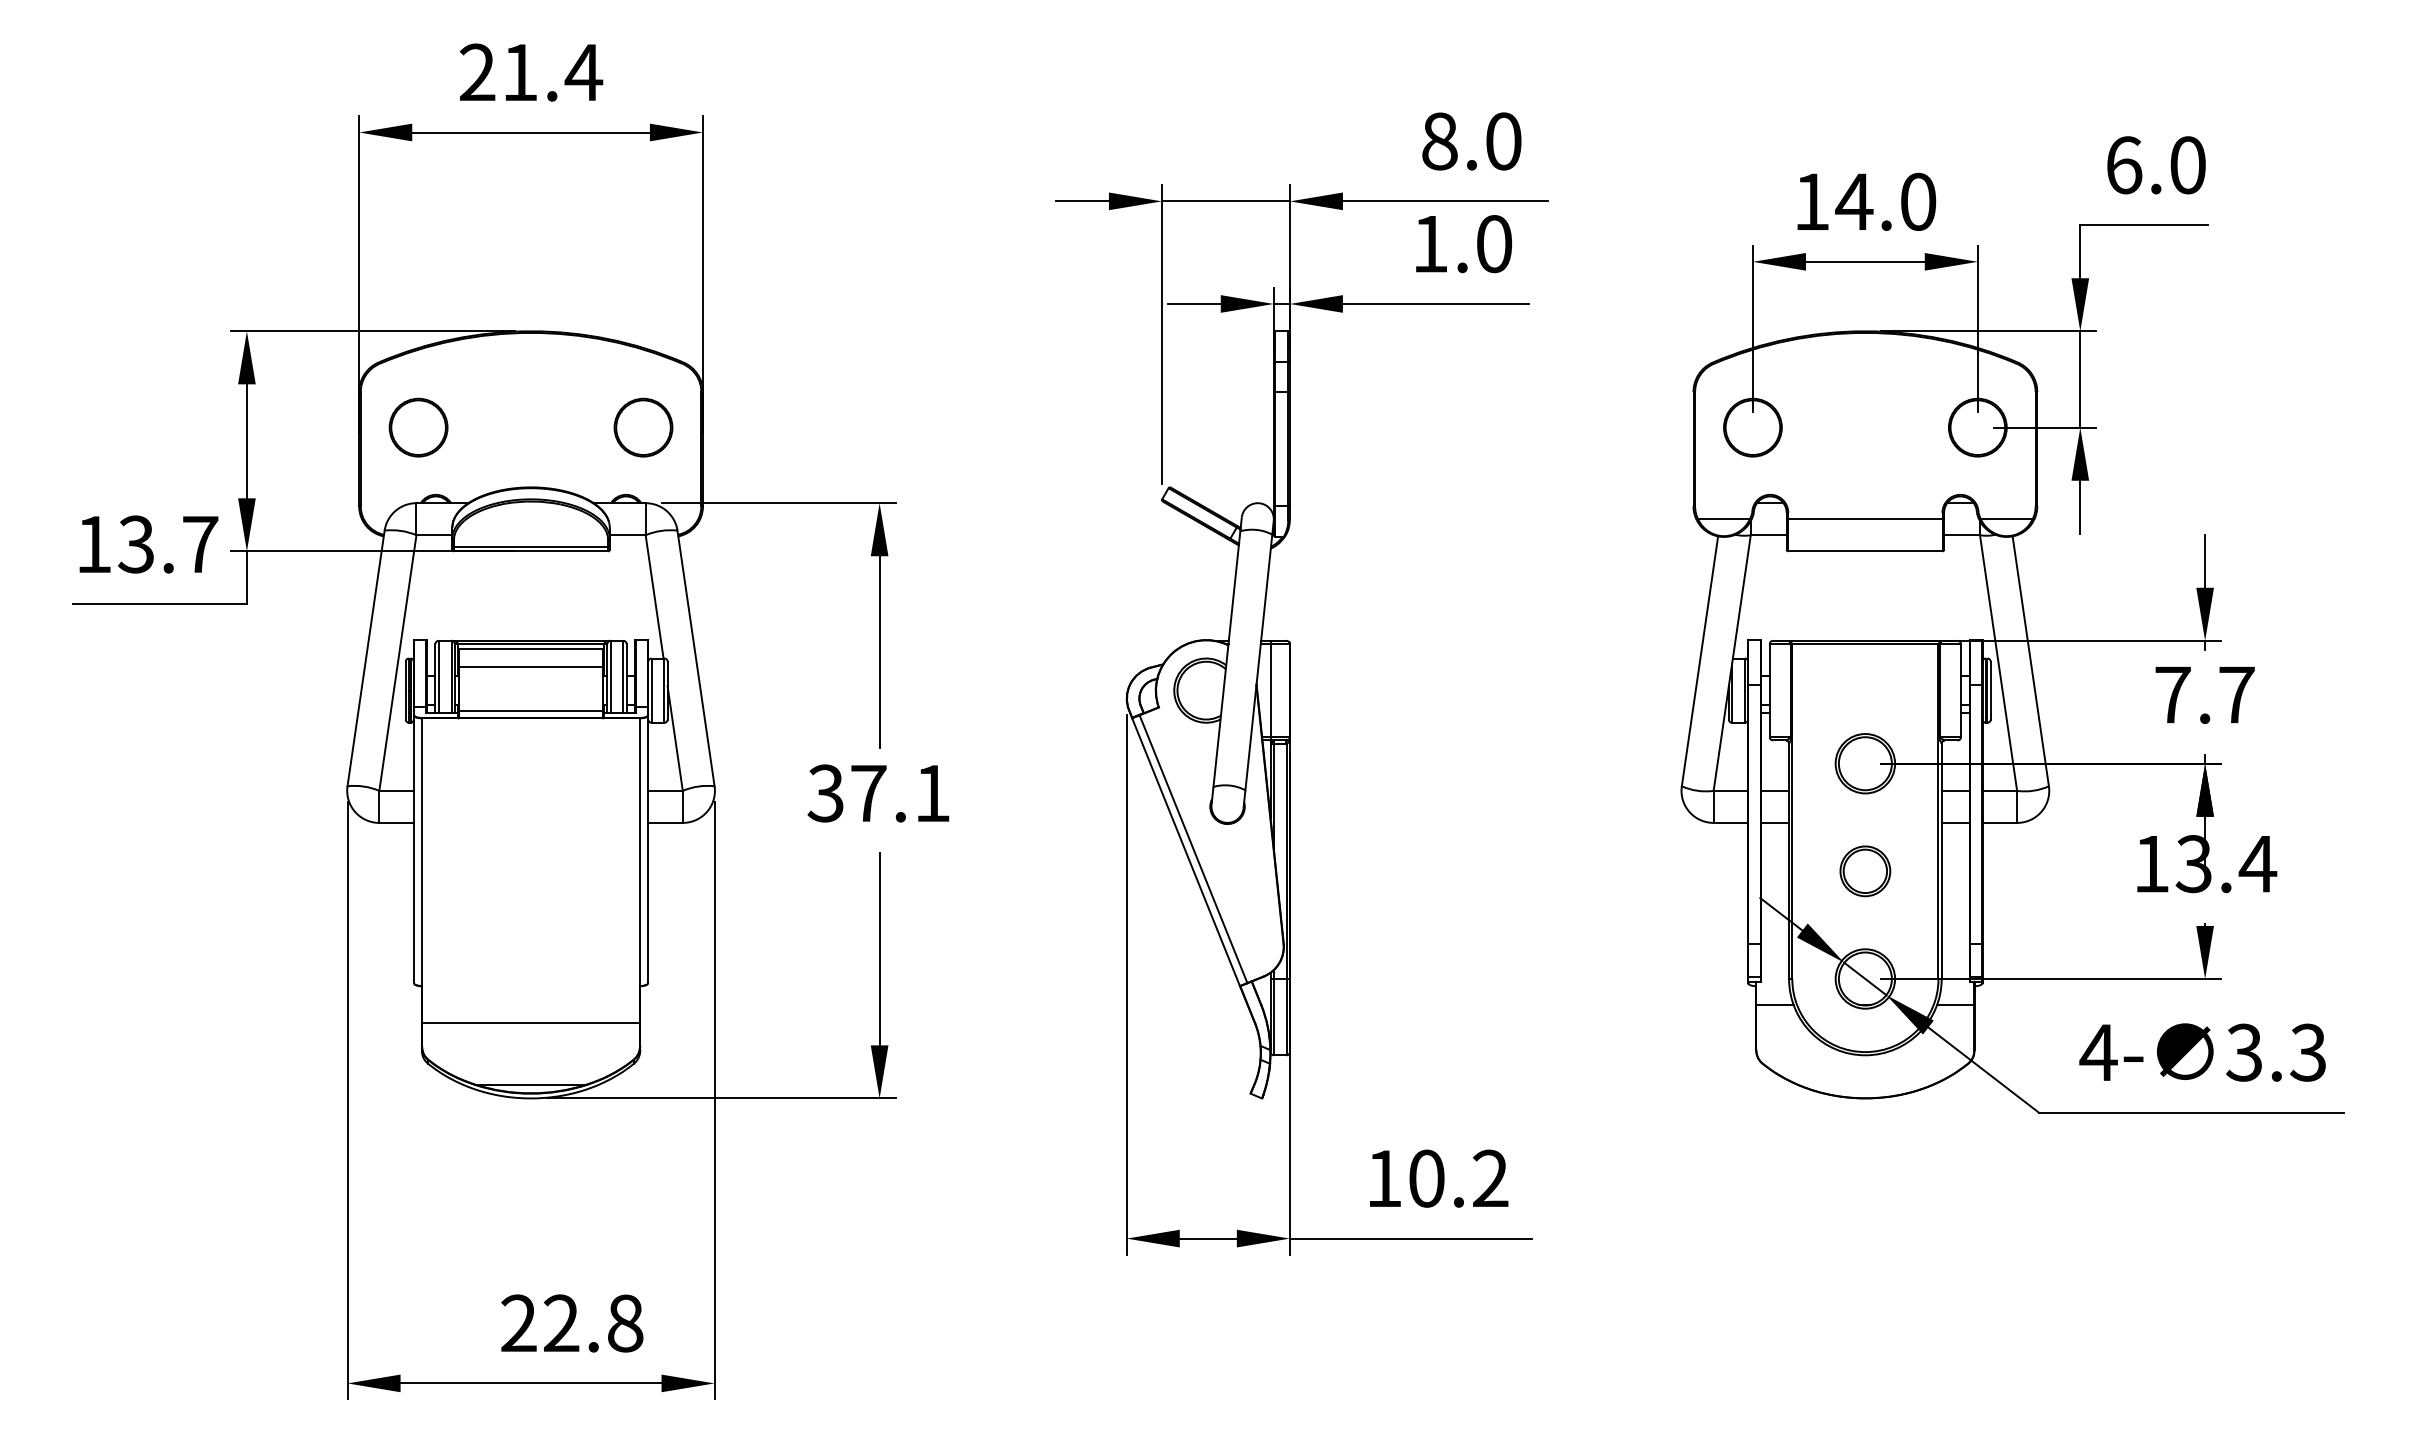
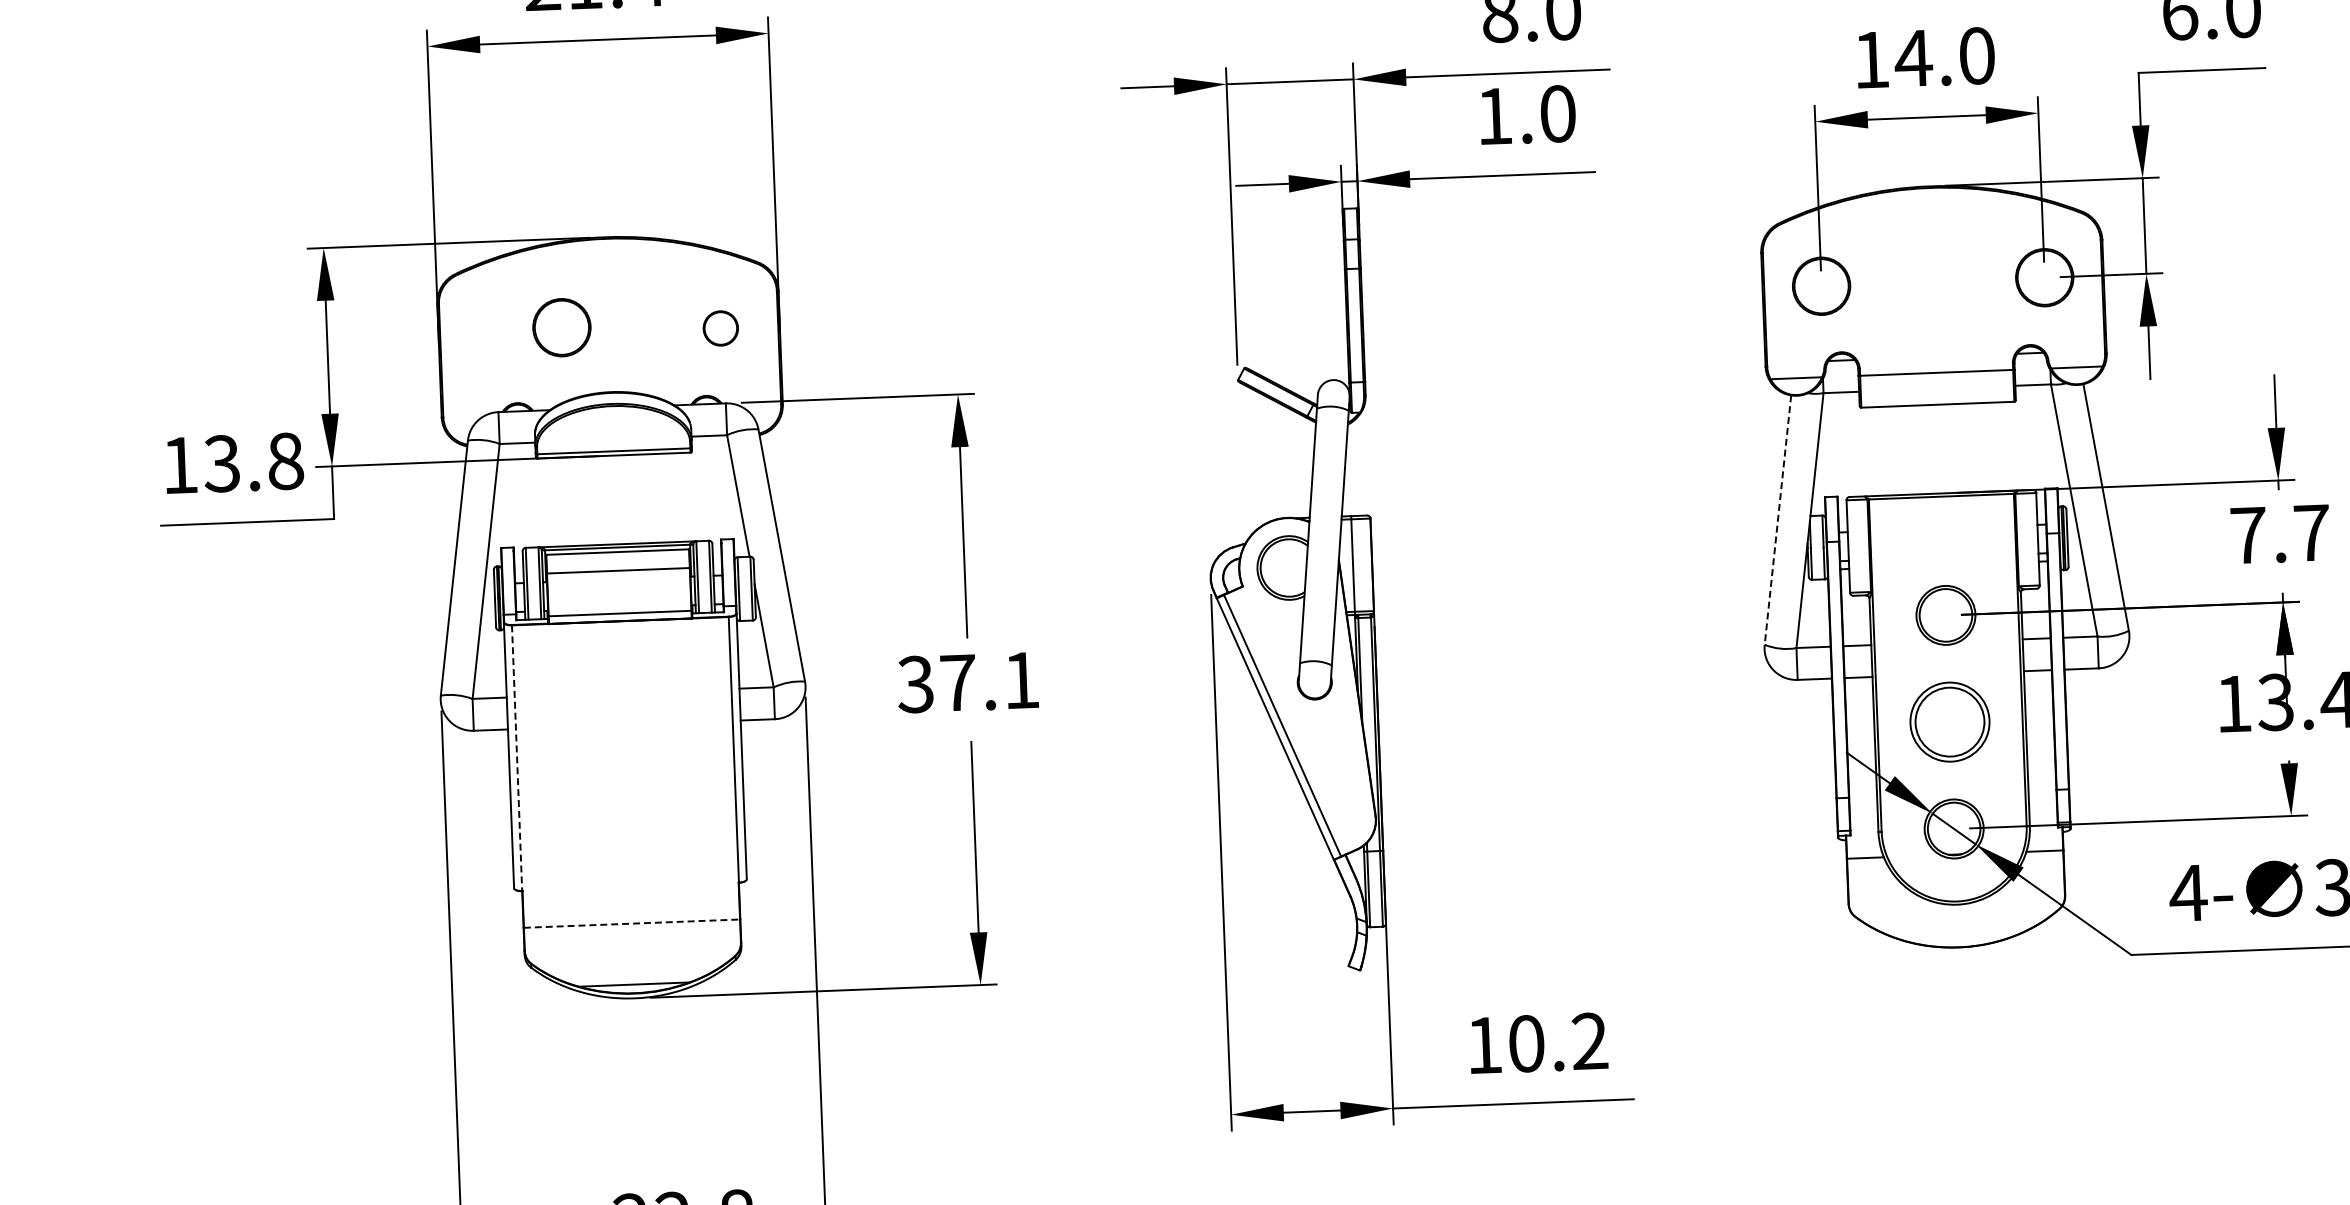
part: (418, 427) -> (561, 327), moved
part: (643, 427) -> (720, 328), size x0.6
text: (200, 544) -> (285, 461), 13.7 -> 13.8
line: (1699, 661) -> (1777, 520), solid -> dashed
line: (421, 852) -> (516, 758), solid -> dashed
part: (1865, 871) -> (1950, 722), size x1.6
line: (531, 1023) -> (632, 923), solid -> dashed

